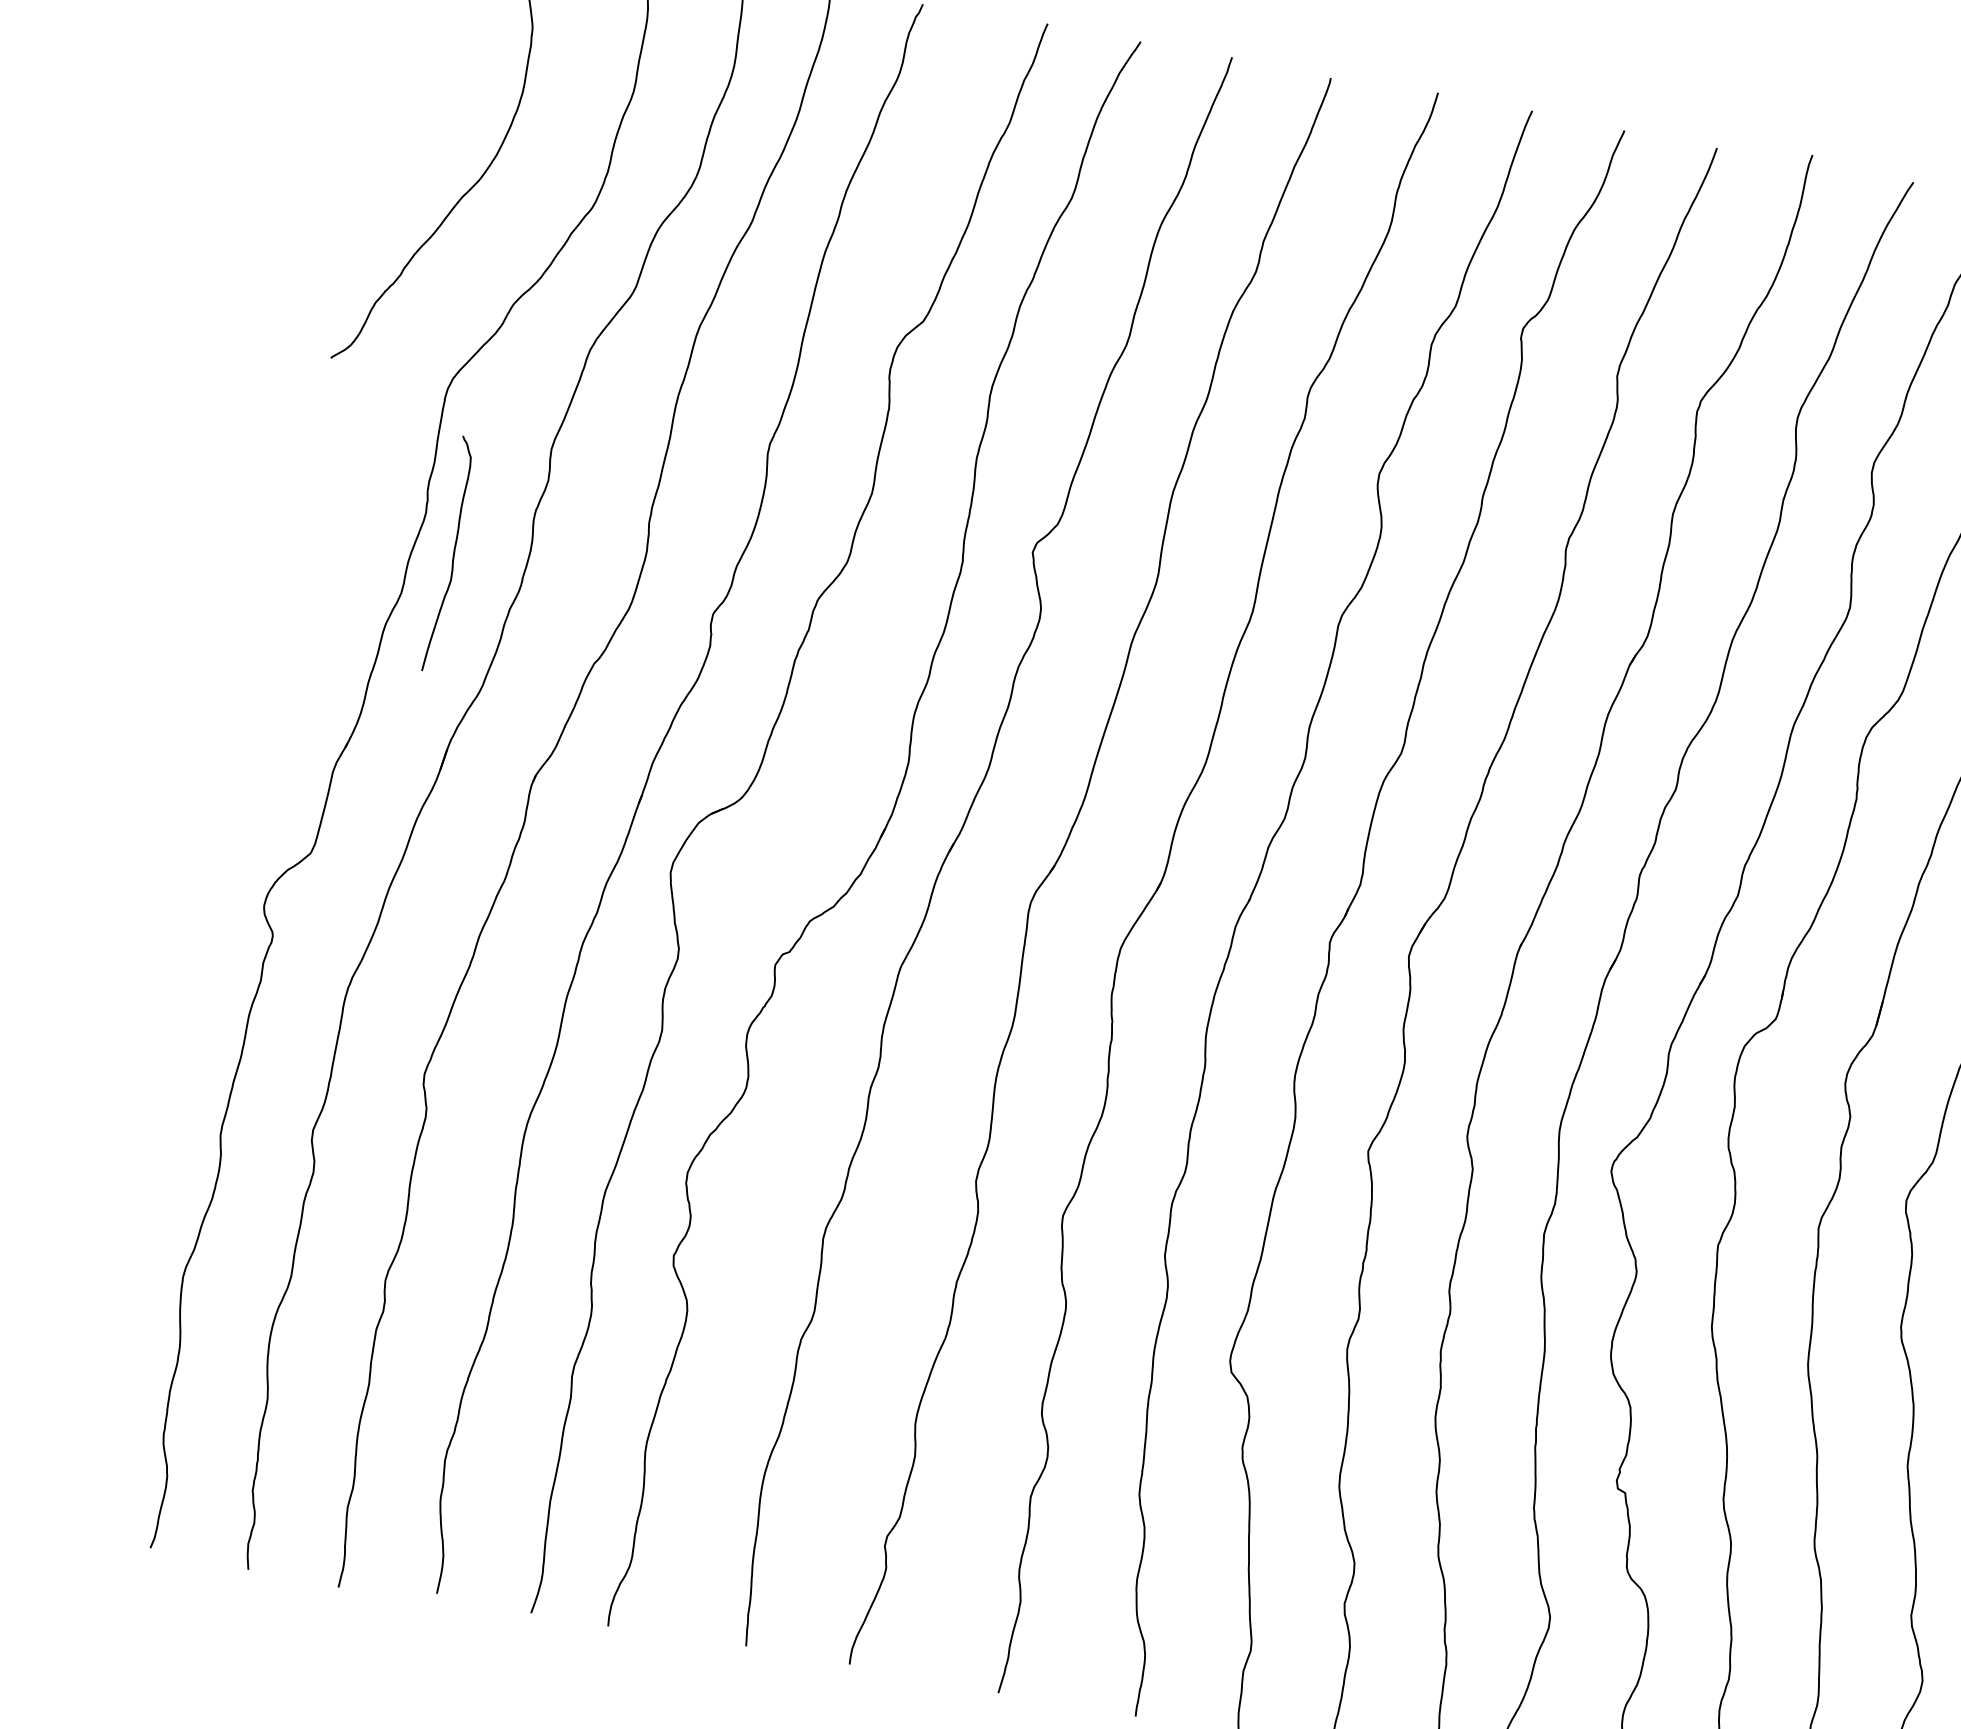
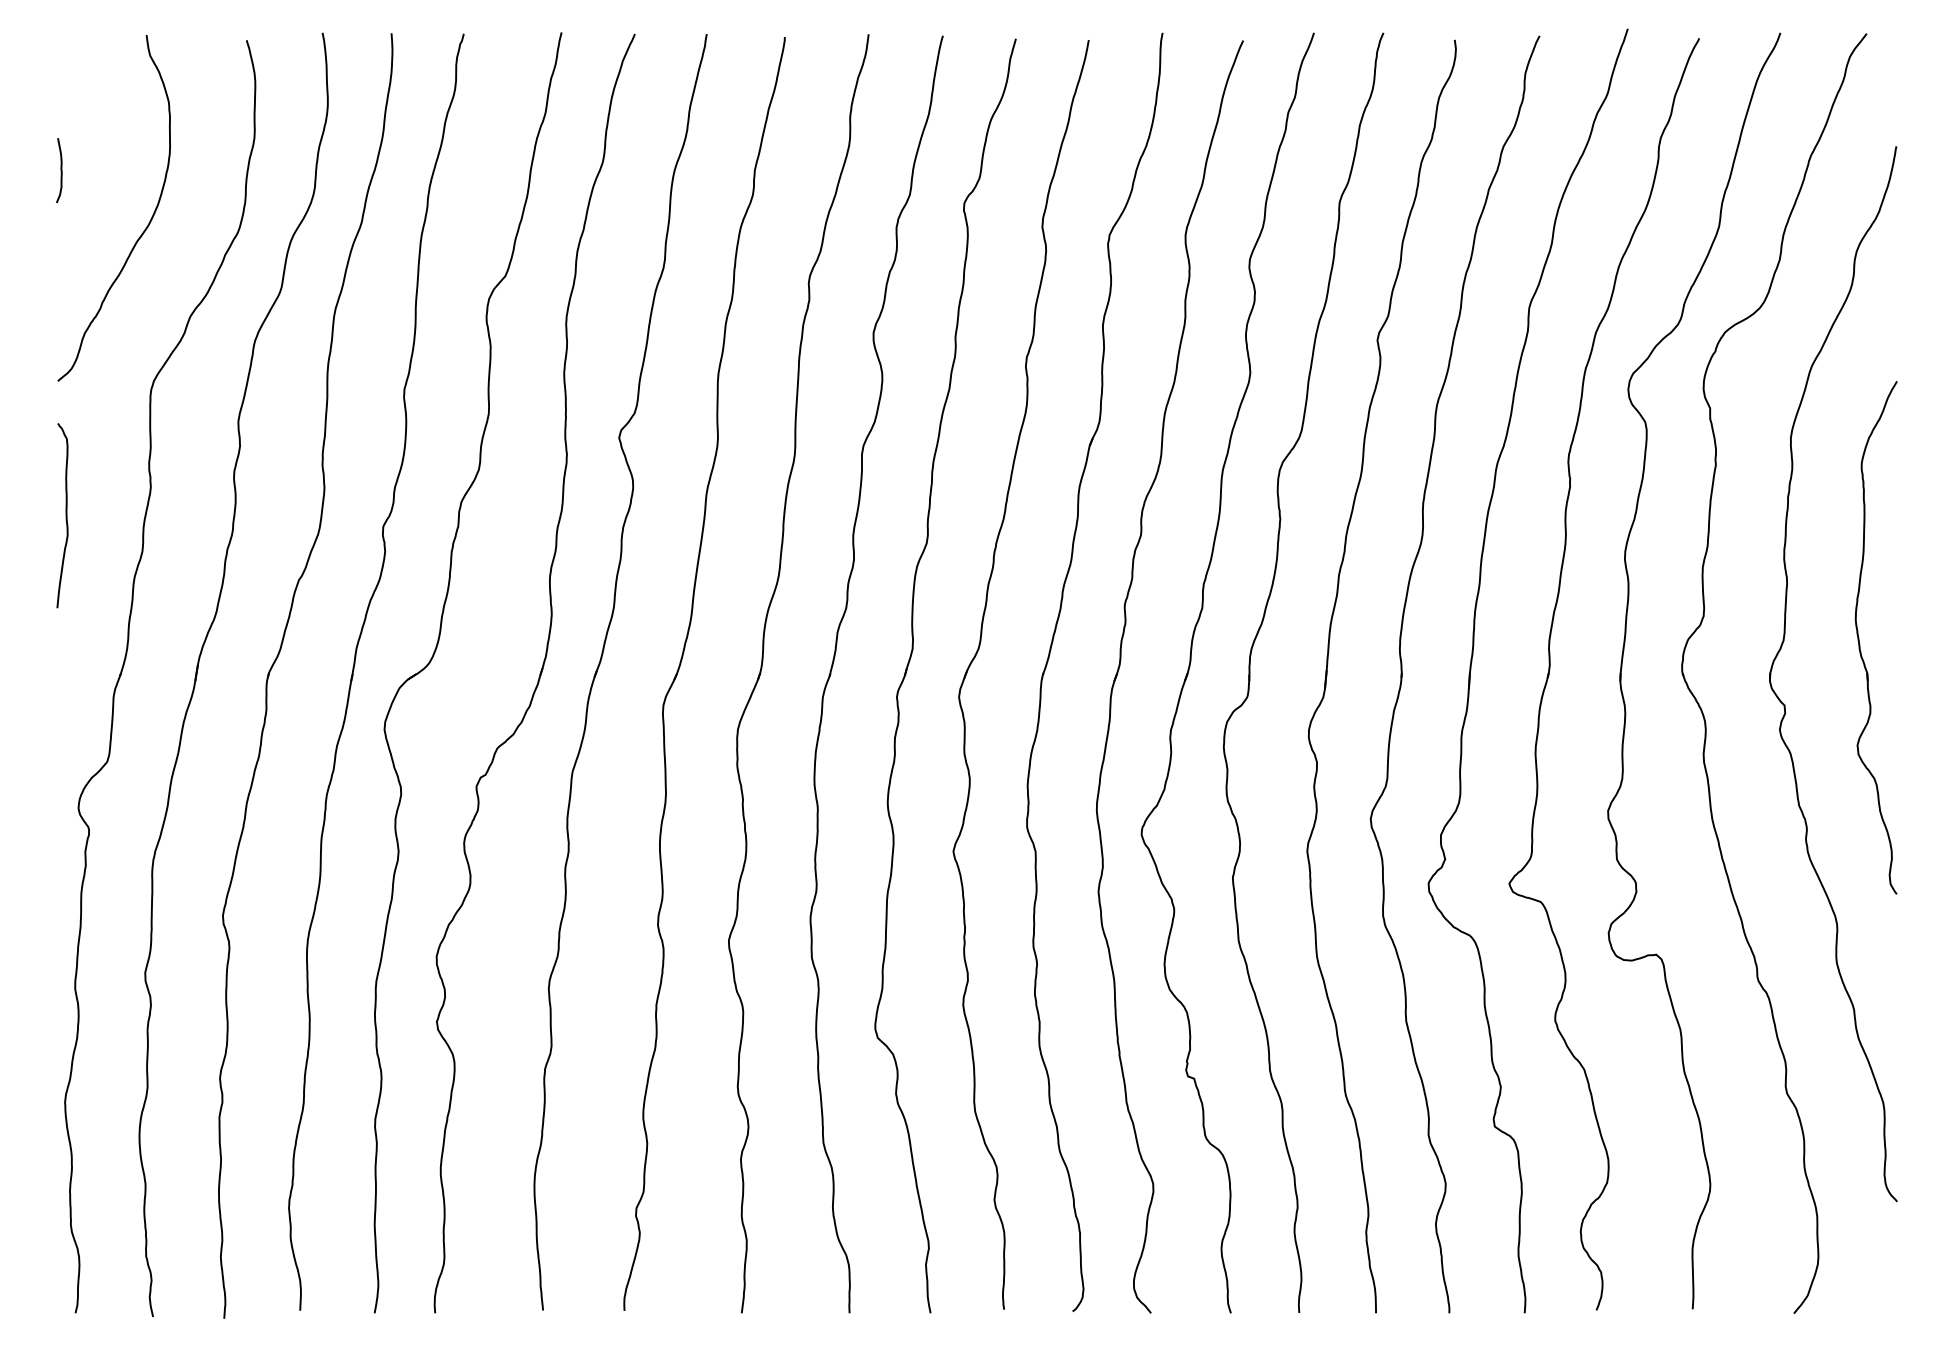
curve: (379, 90) -> (60, 170), added
curve: (452, 554) -> (65, 515), moved

